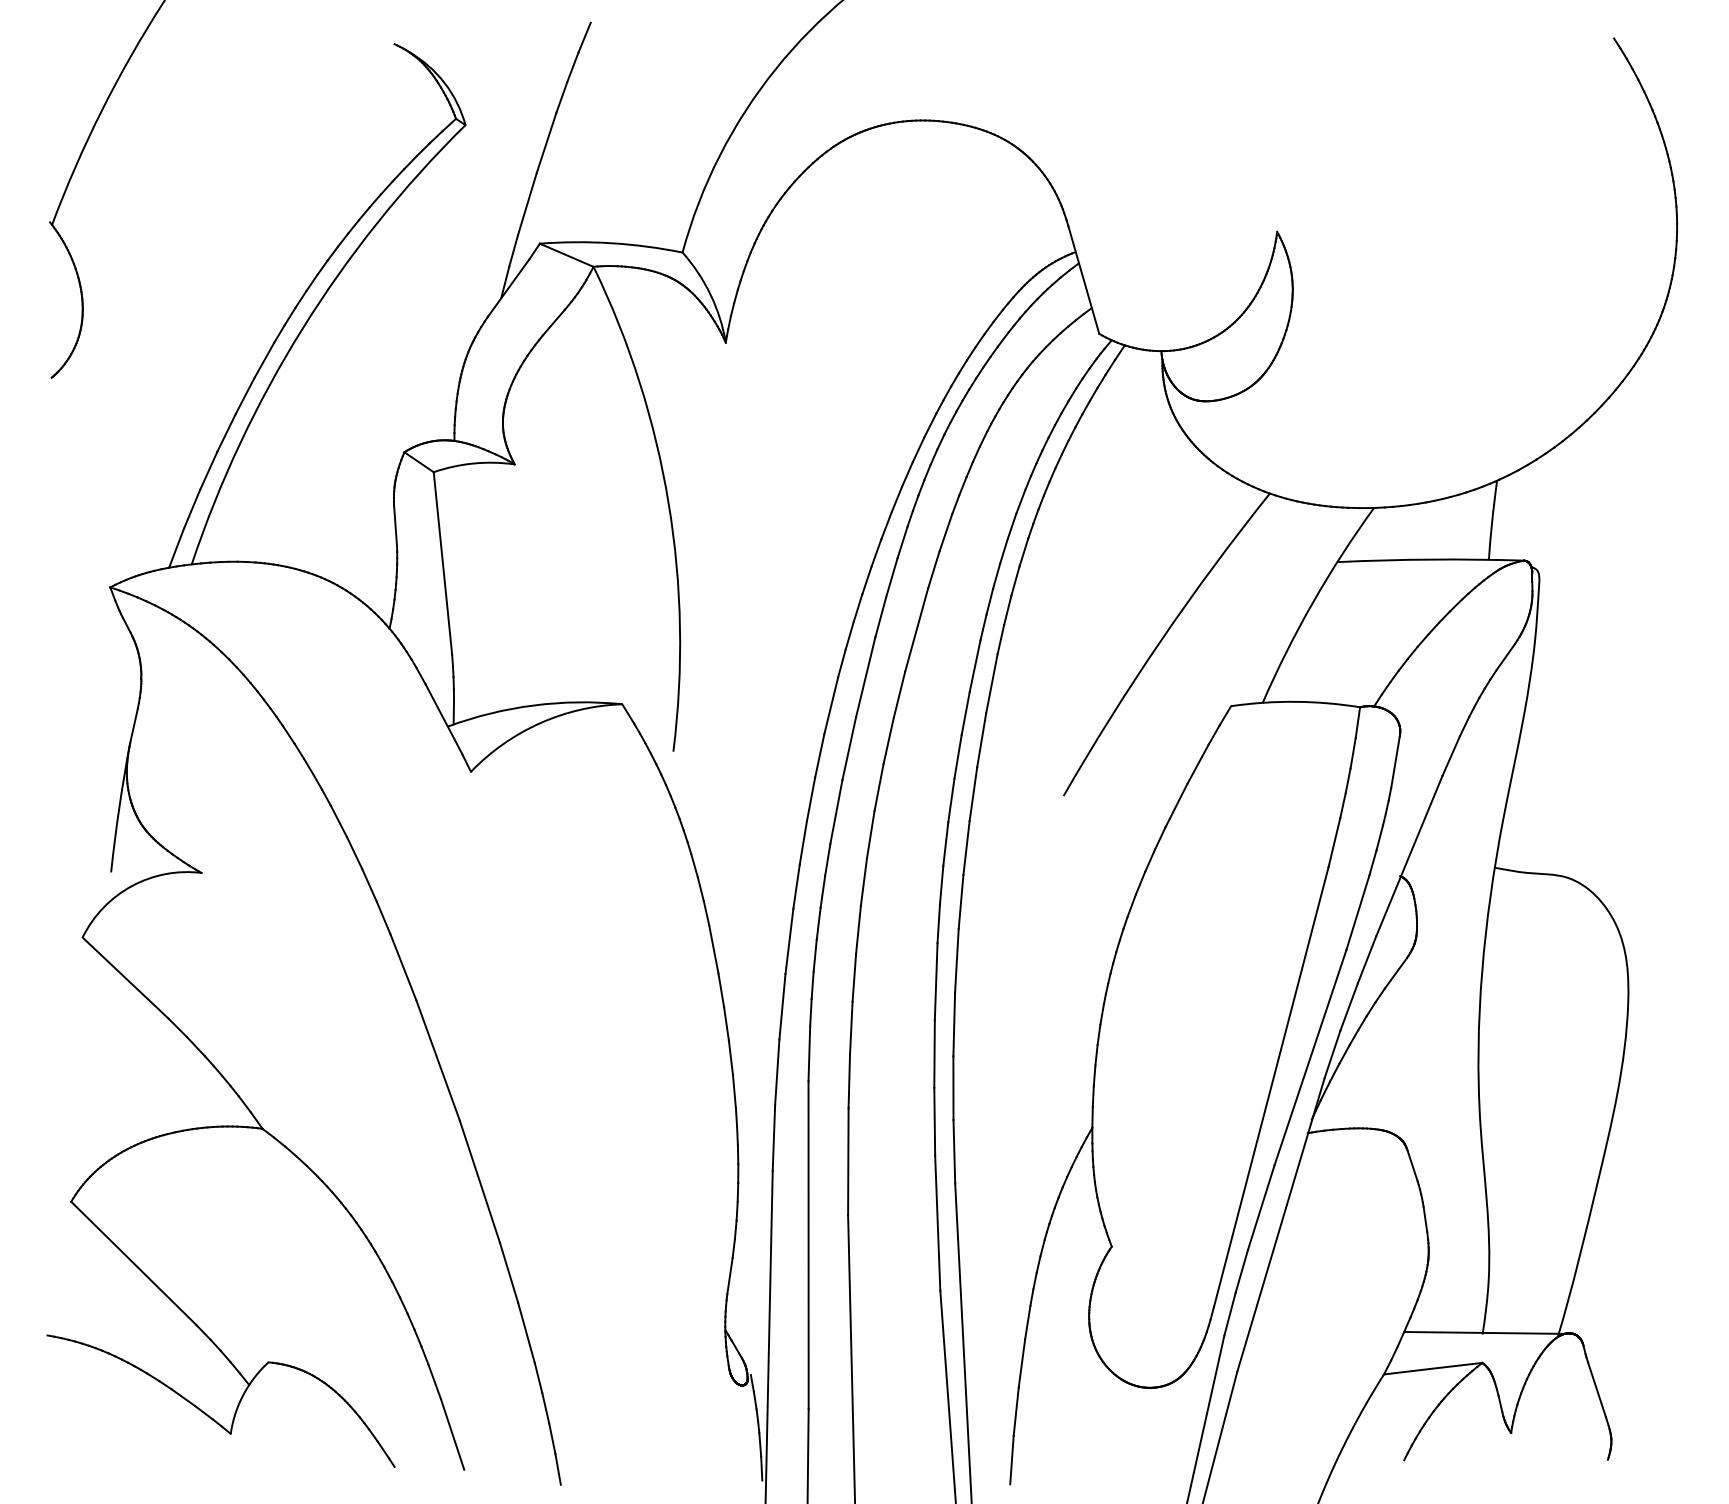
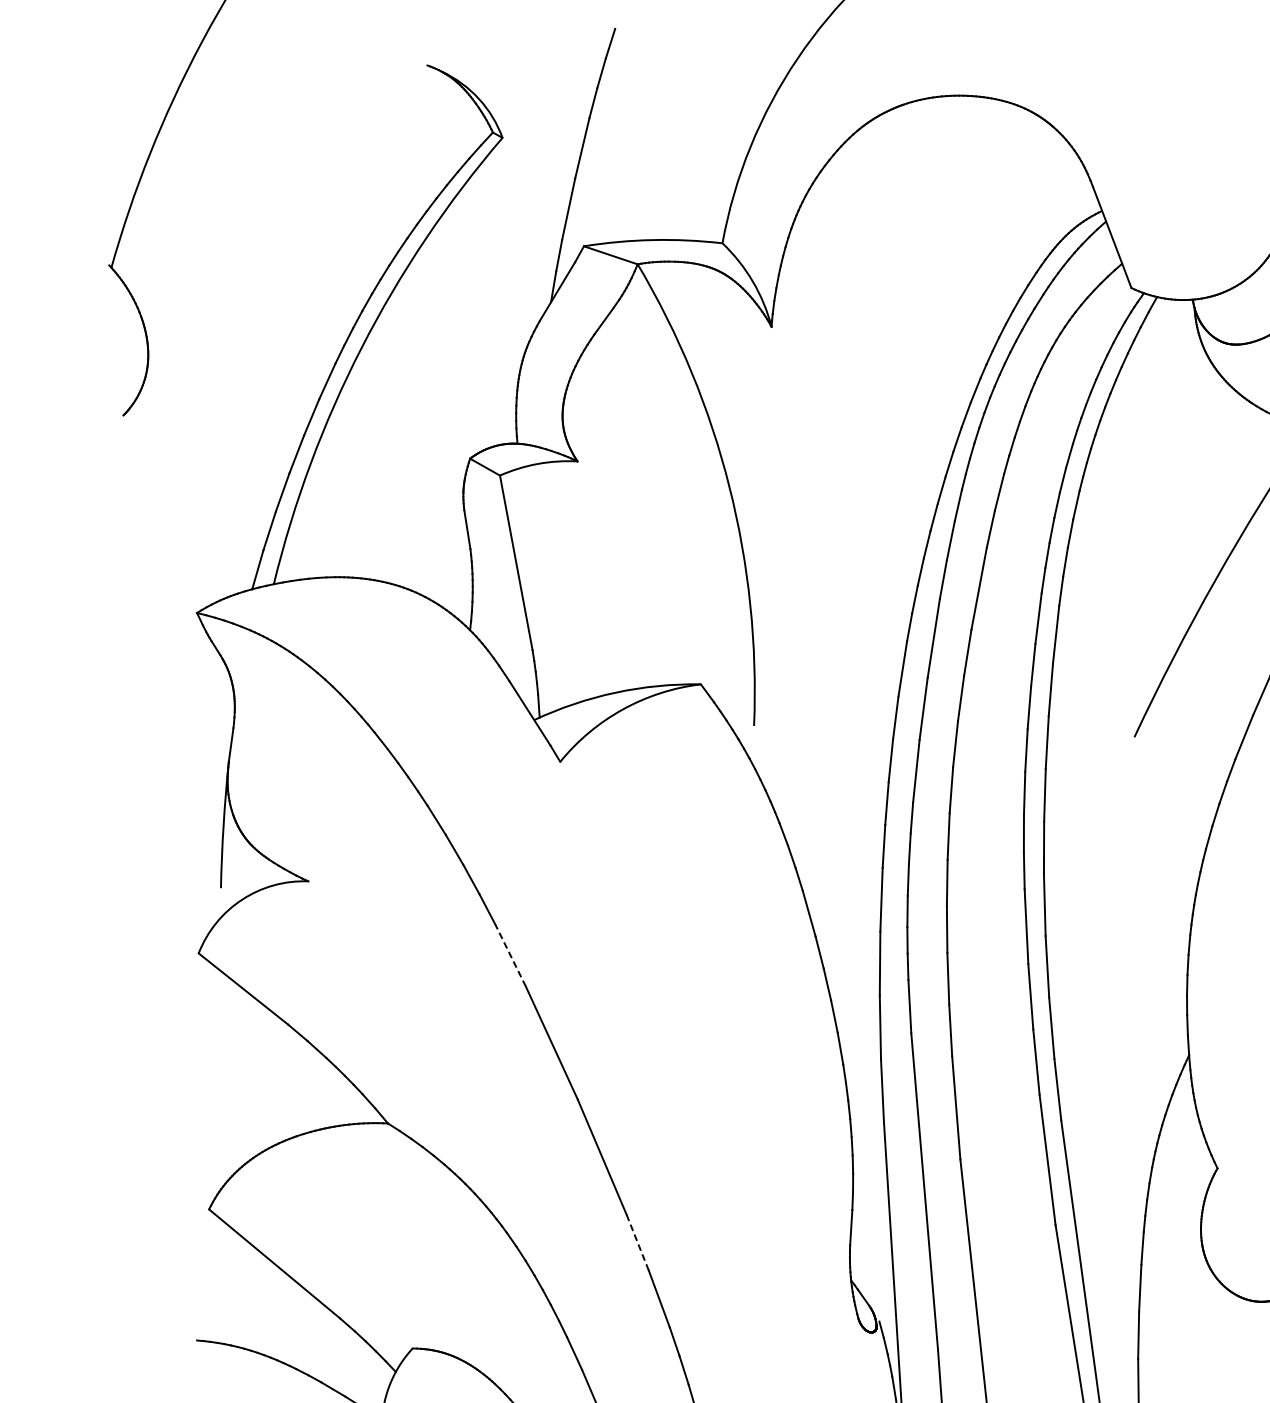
line: (403, 966) -> (510, 955), solid -> dashed
line: (508, 1272) -> (637, 1242), solid -> dashed

